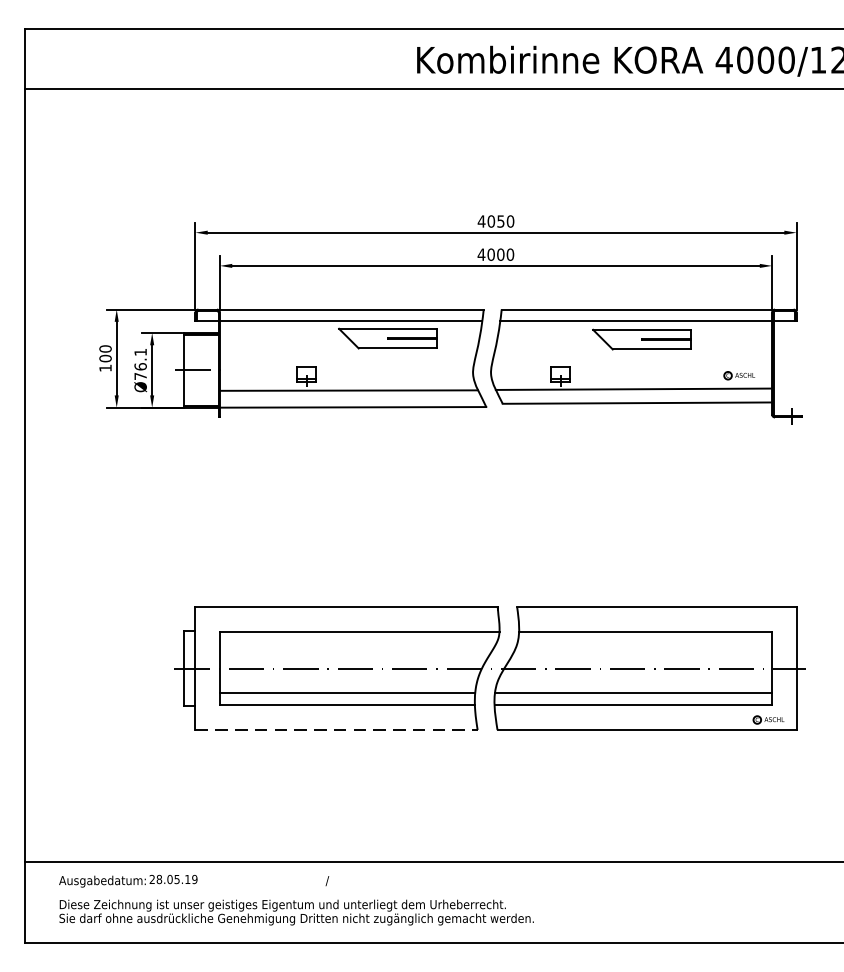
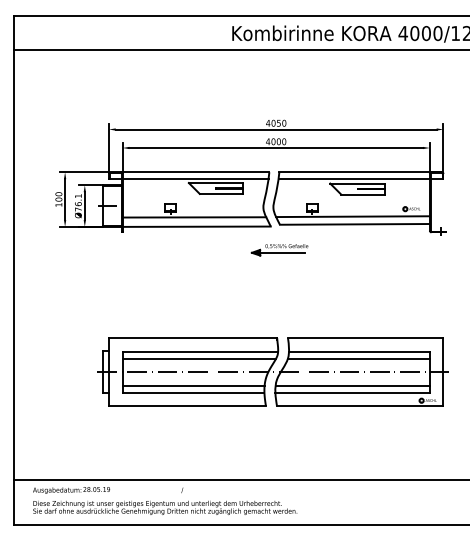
part: (501, 450) -> (279, 250), added
line: (358, 644) -> (199, 358), added
line: (643, 644) -> (358, 358), added
line: (336, 730) -> (187, 406), dashed -> solid

